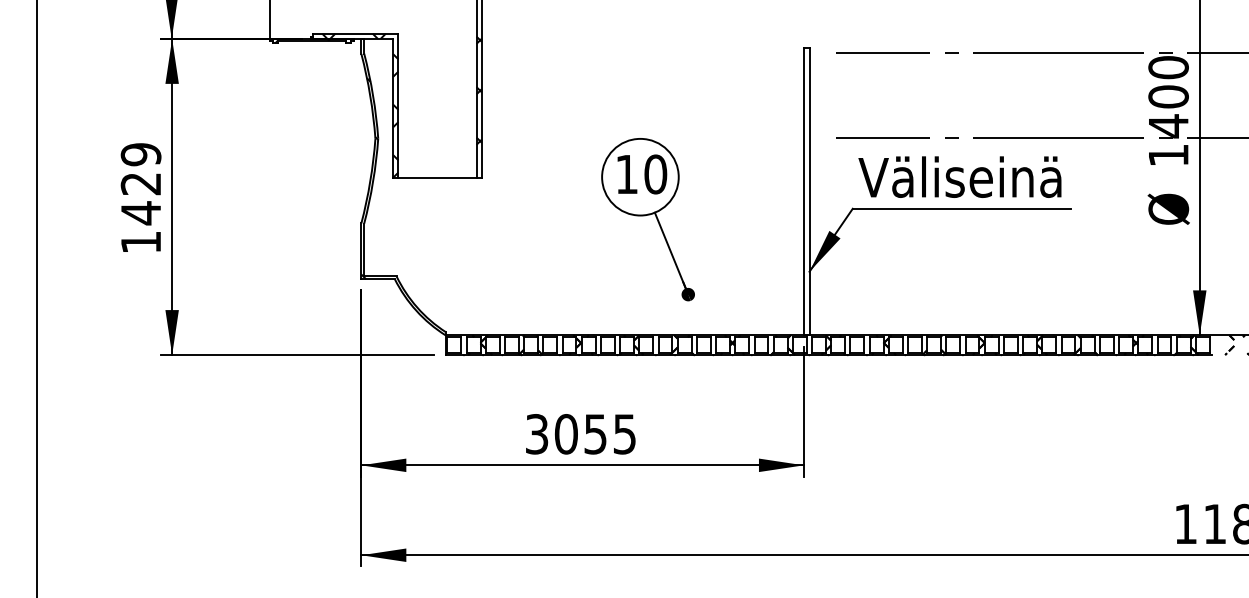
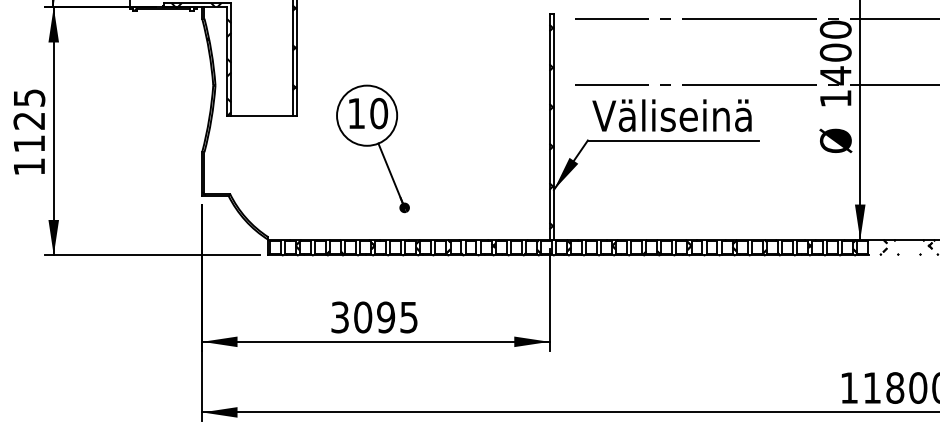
text: (140, 184) -> (28, 121), 1429 -> 1125
hatch: (806, 191) -> (551, 126), added
part: (647, 219) -> (372, 148), moved
text: (595, 434) -> (385, 317), 3055 -> 3095

